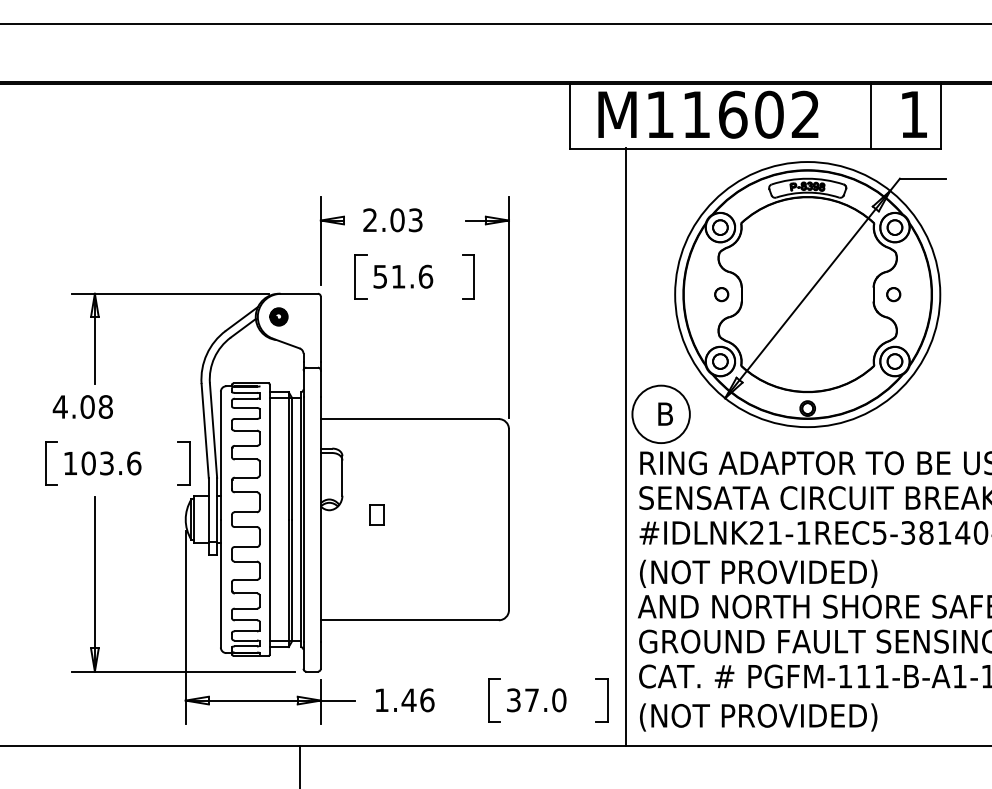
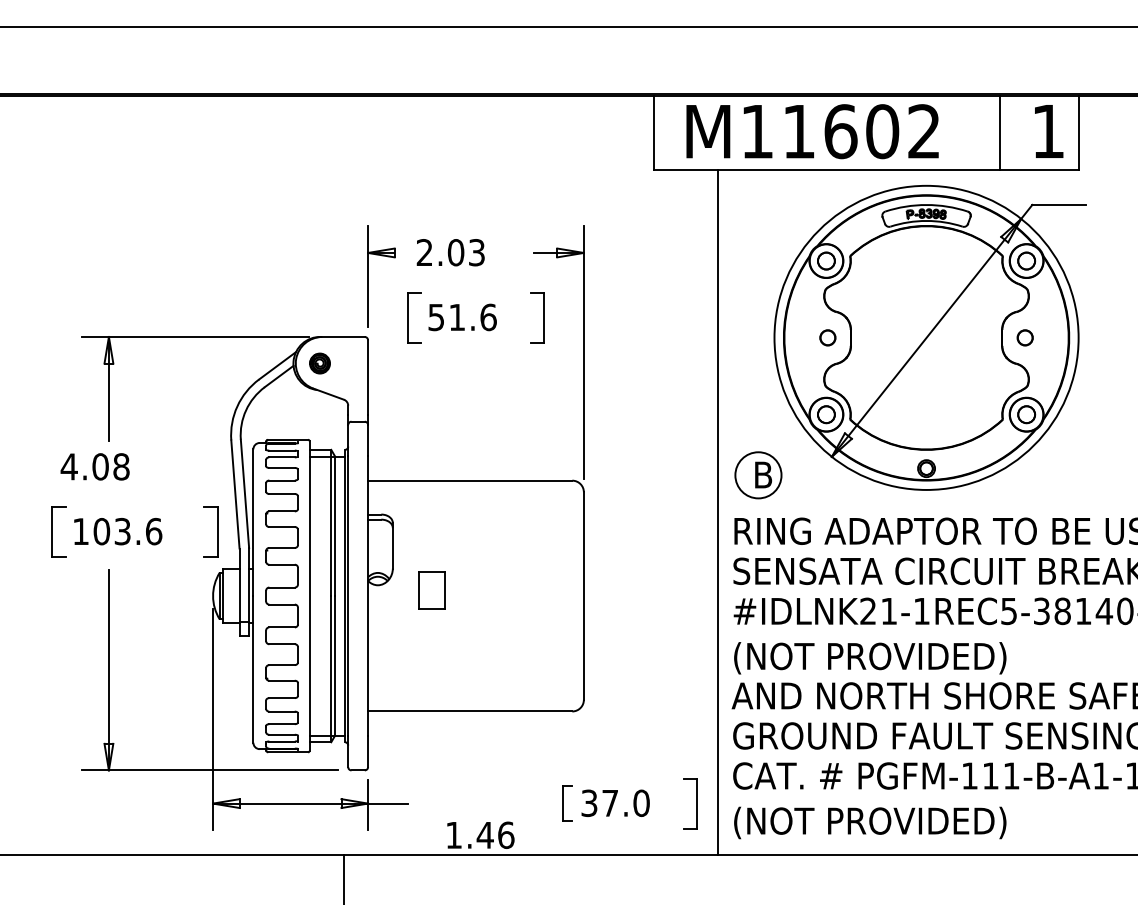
circle: (661, 414) -> (758, 475), size x0.7
part: (376, 515) -> (431, 591), size x1.6
text: (404, 699) -> (480, 834), moved
part: (494, 700) -> (567, 803), size x0.7

